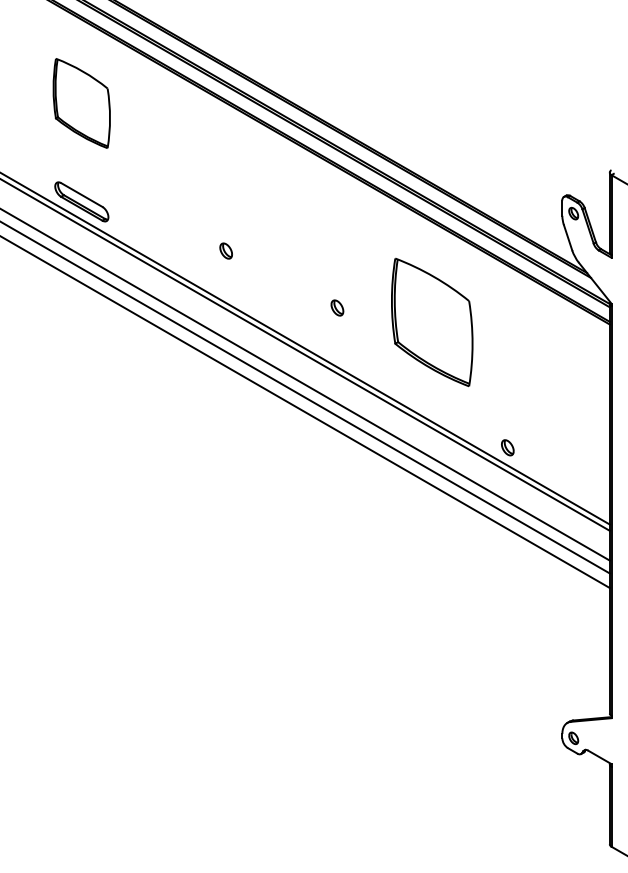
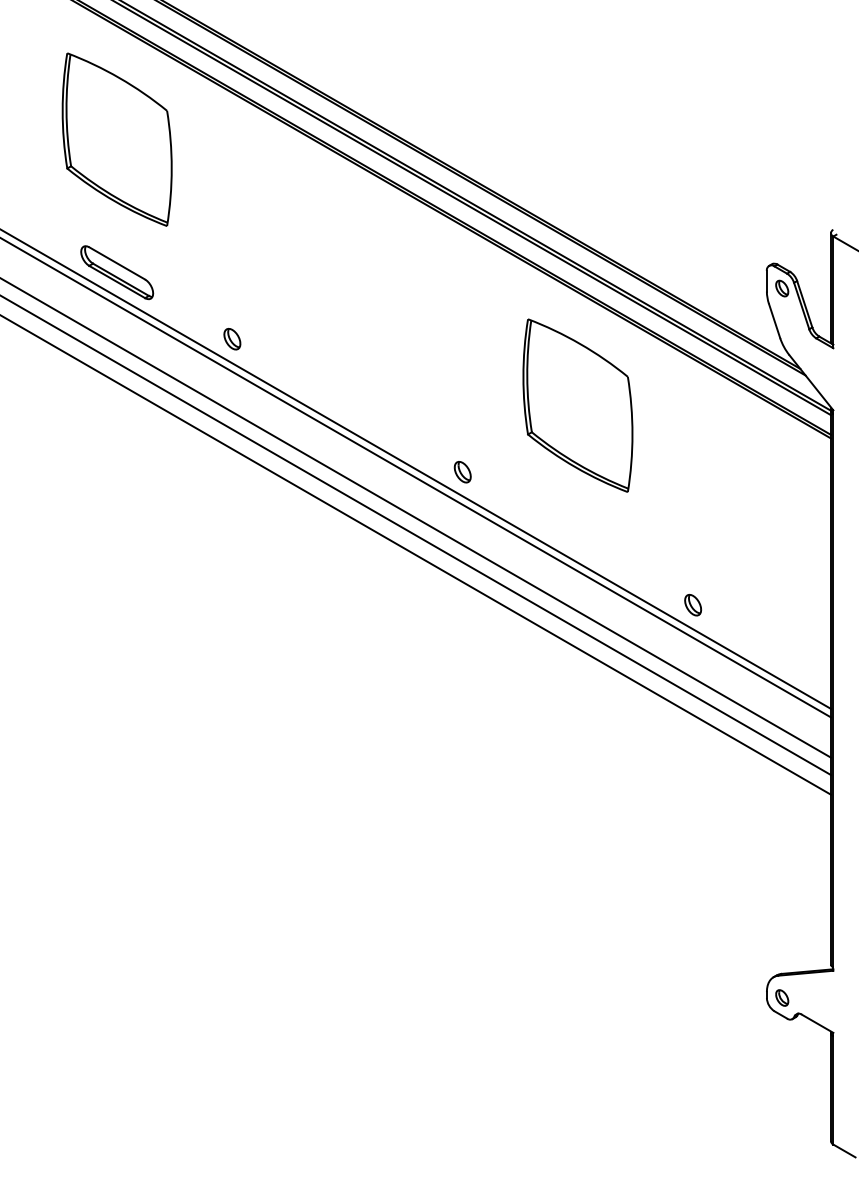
part: (81, 103) -> (116, 139), size x1.43
part: (226, 251) -> (232, 339), moved
part: (337, 308) -> (462, 472), moved
part: (431, 322) -> (577, 405), moved

